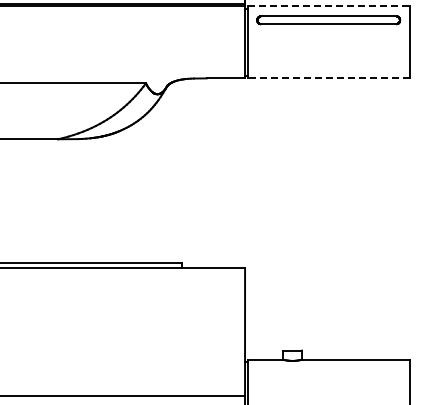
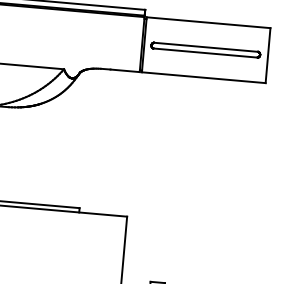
line: (329, 6) -> (208, 23), dashed -> solid
part: (328, 20) -> (205, 50), moved
line: (328, 78) -> (203, 77), dashed -> solid

